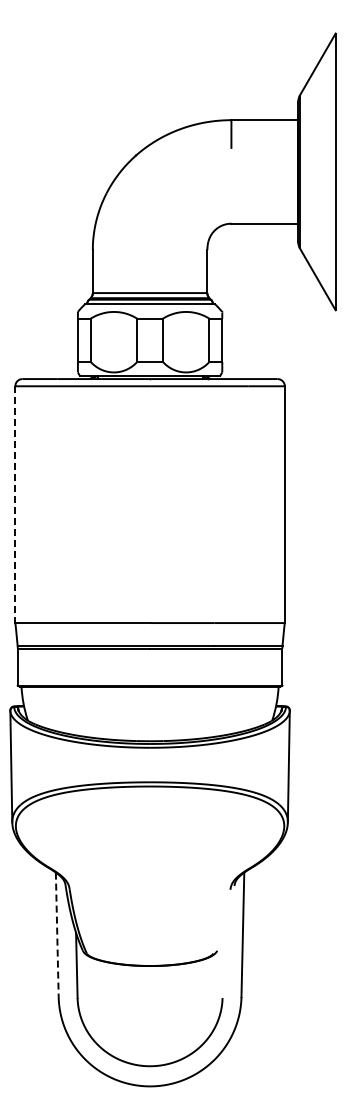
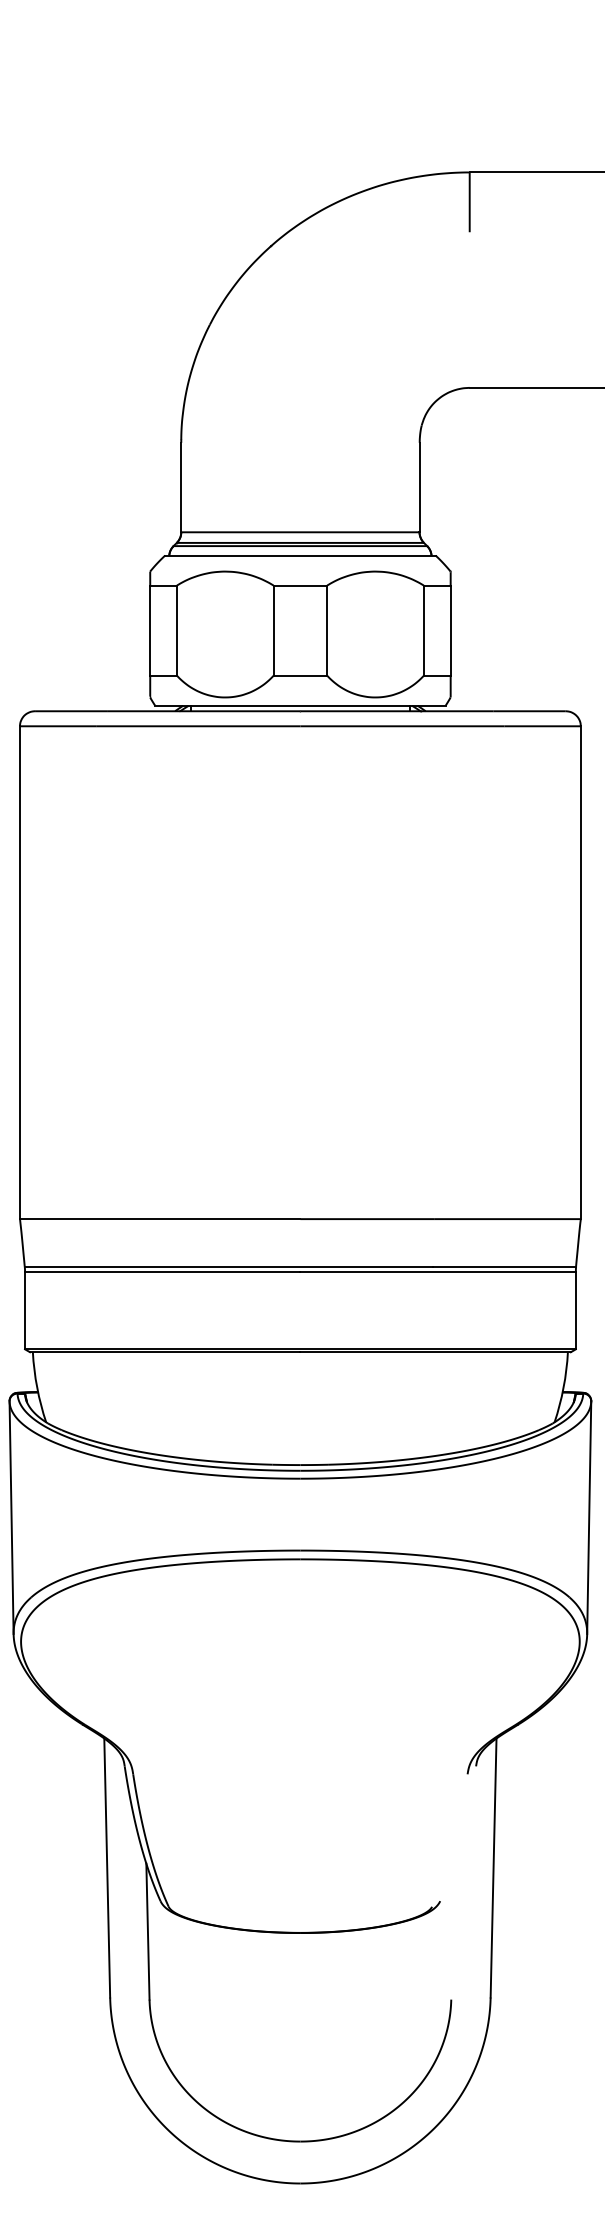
line: (15, 505) -> (20, 974), dashed -> solid
line: (57, 935) -> (107, 1869), dashed -> solid

